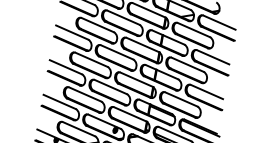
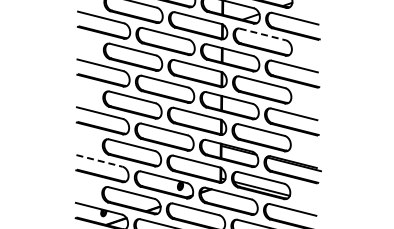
line: (193, 30) -> (262, 34), solid -> dashed
line: (59, 101) -> (99, 160), solid -> dashed

